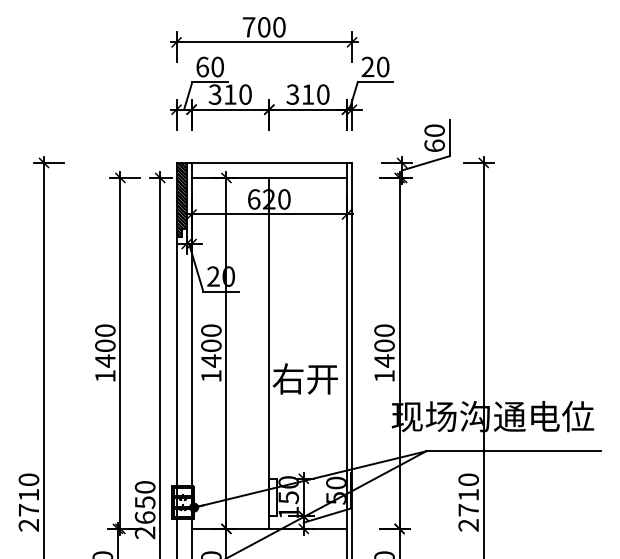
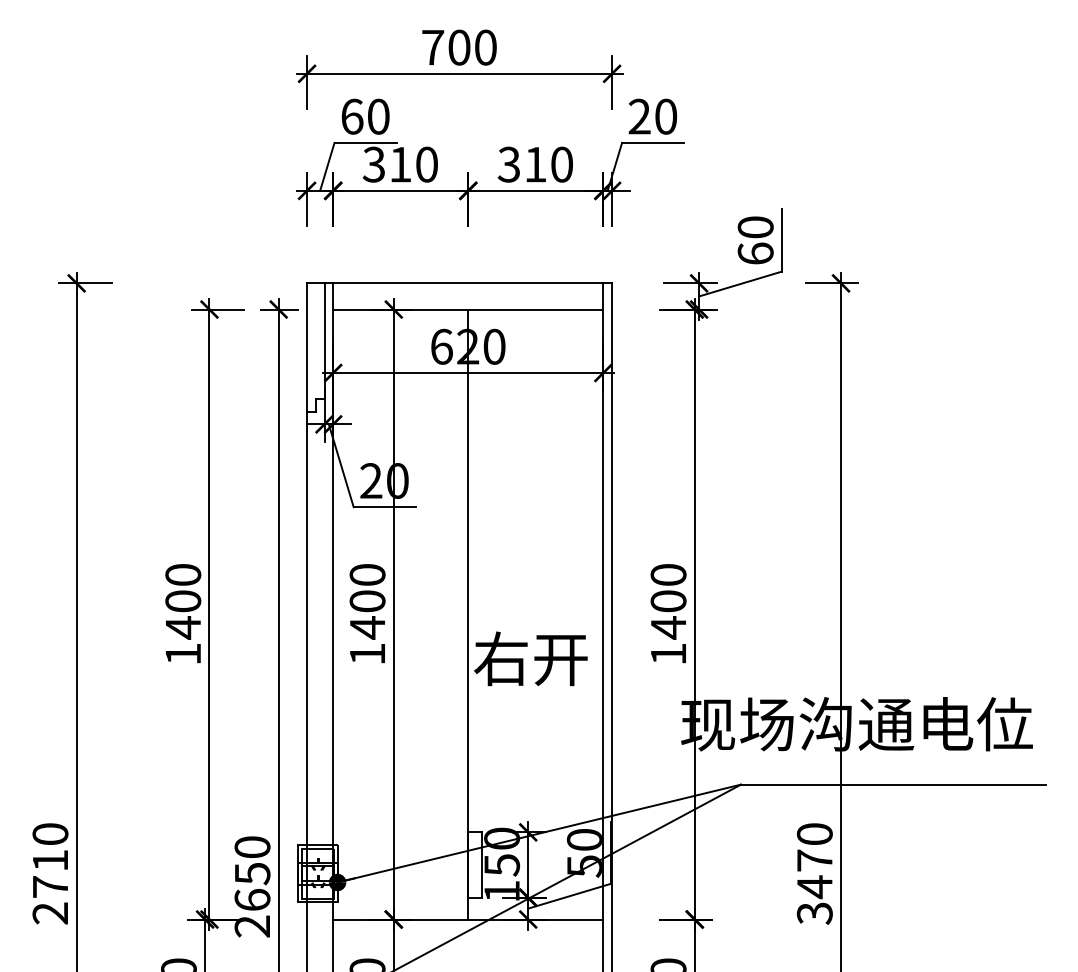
hatch: (181, 199) -> (315, 346), removed
text: (468, 509) -> (814, 885), 2710 -> 3470

